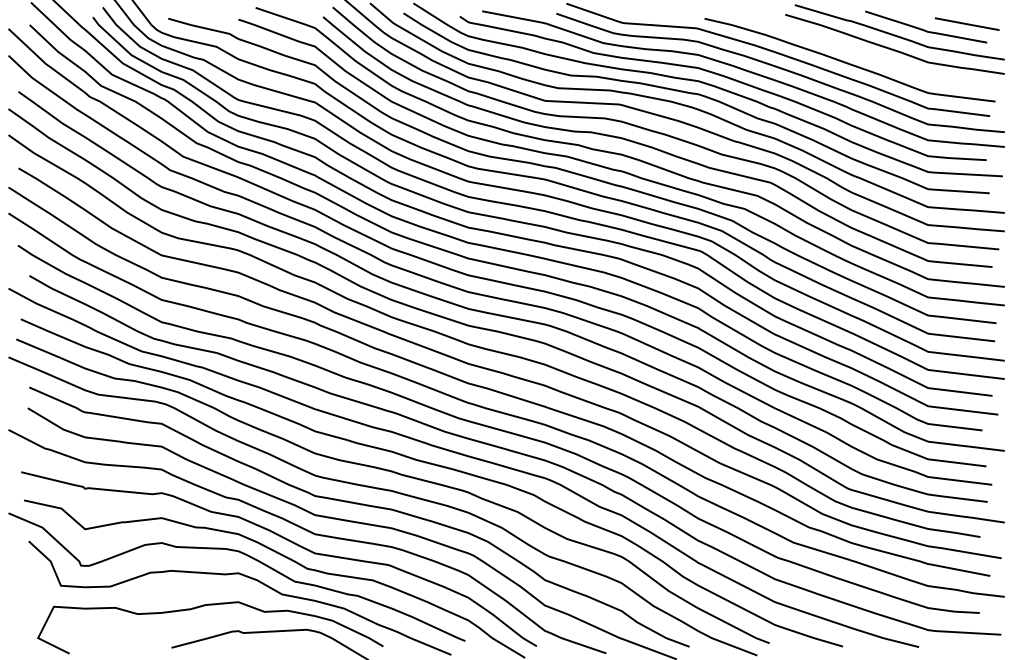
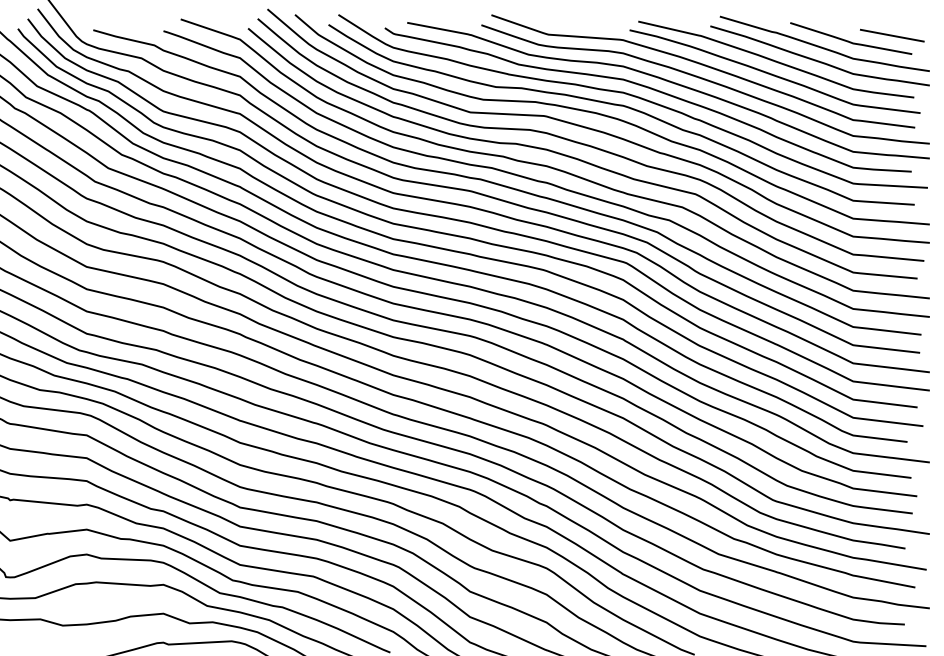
curve: (850, 48) -> (775, 60), added

